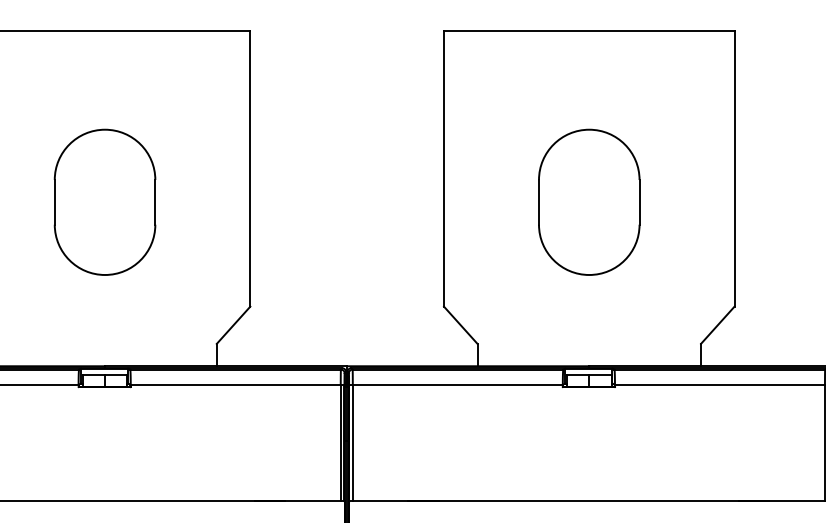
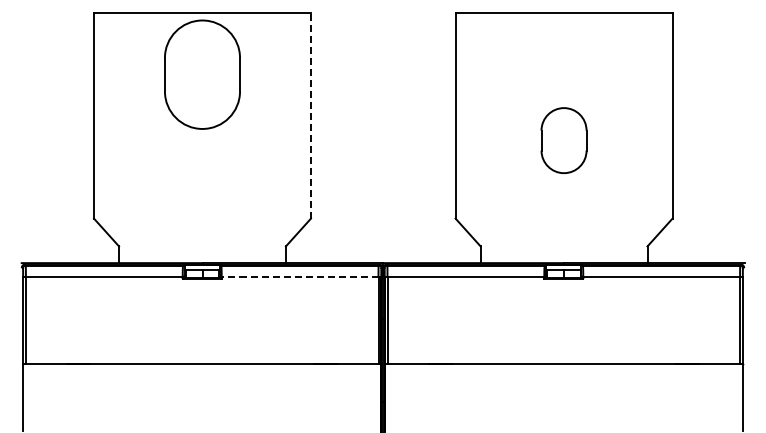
line: (249, 168) -> (310, 115), solid -> dashed
part: (105, 202) -> (202, 74), moved
part: (588, 202) -> (563, 140), size x0.6
line: (234, 384) -> (299, 276), solid -> dashed

